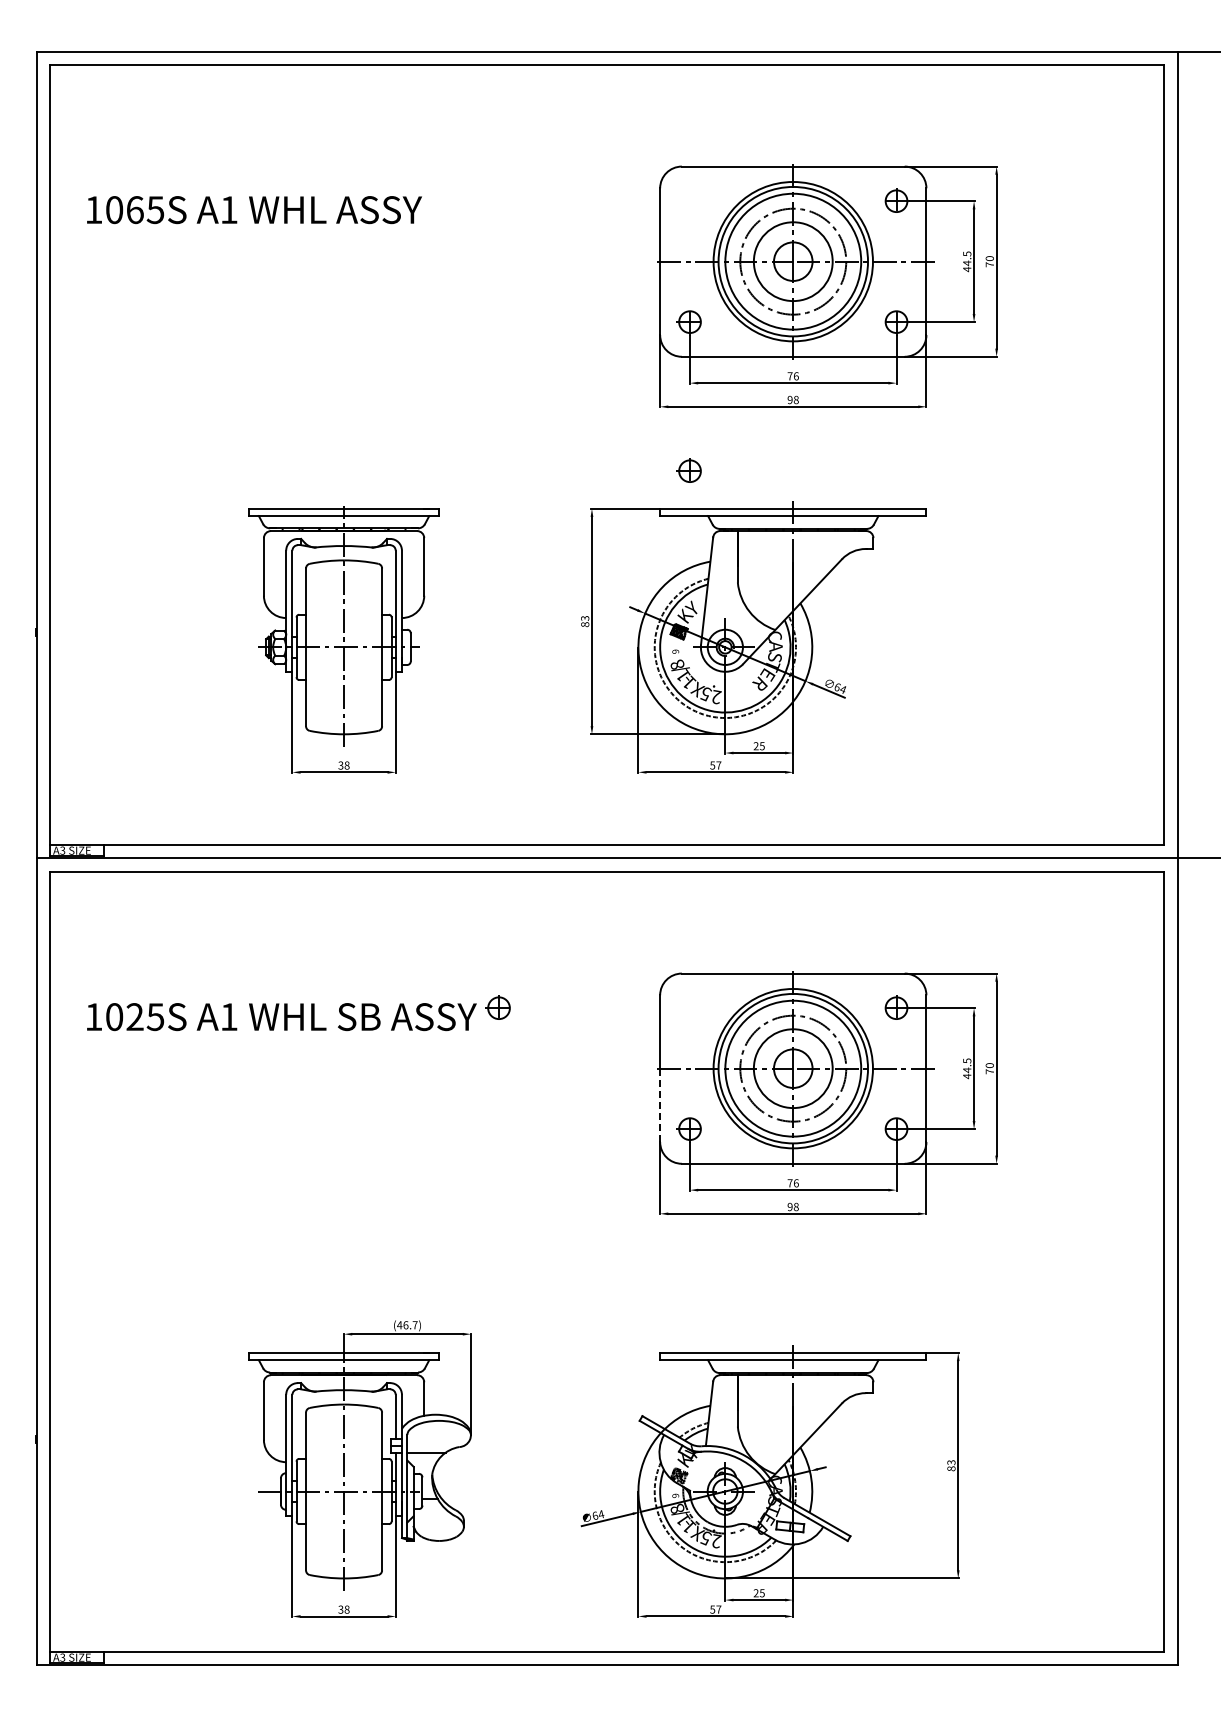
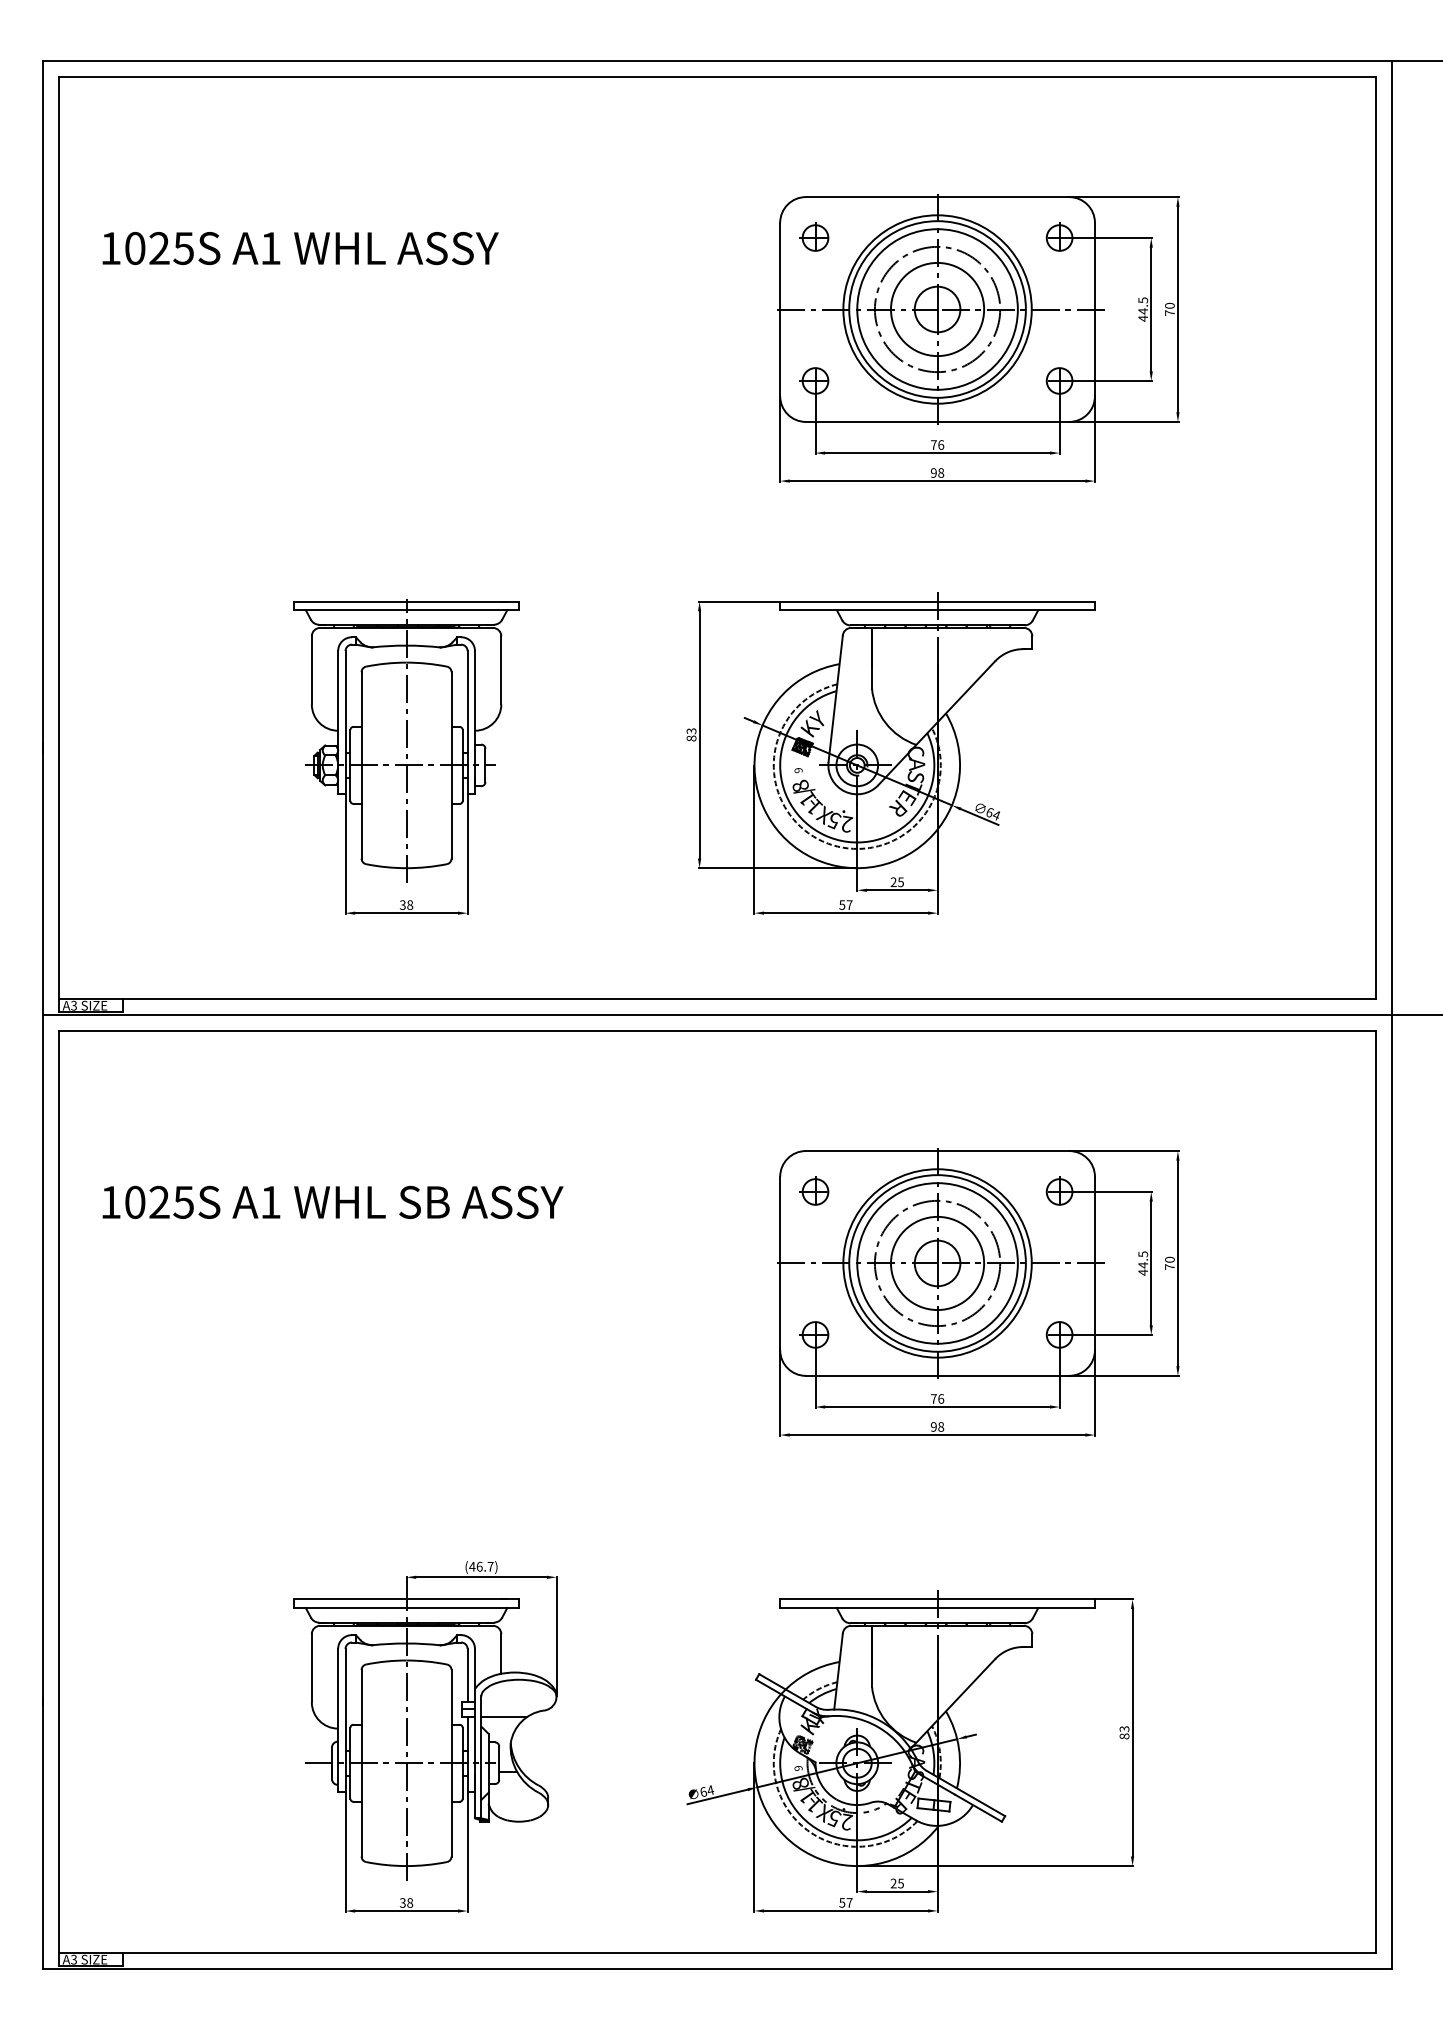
text: (134, 210) -> (158, 248), 1065S -> 1025S
part: (688, 470) -> (813, 237), moved
part: (497, 1007) -> (813, 1191), moved
line: (660, 1105) -> (780, 1306), dashed -> solid

